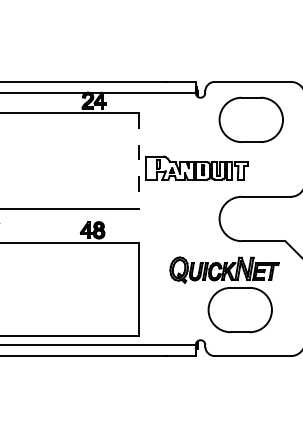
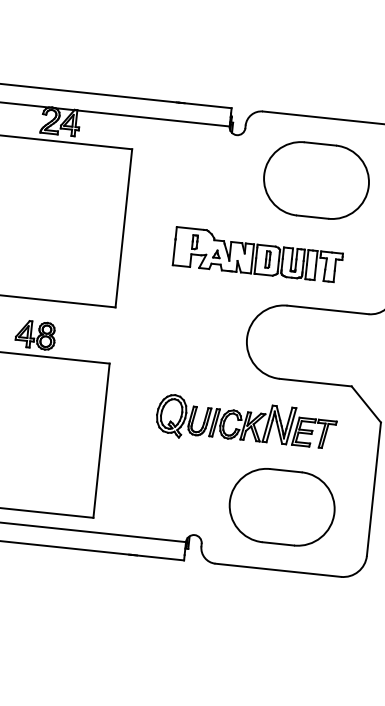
line: (138, 160) -> (123, 227), dashed -> solid
part: (196, 167) -> (257, 253), moved
part: (239, 310) -> (280, 507), moved

